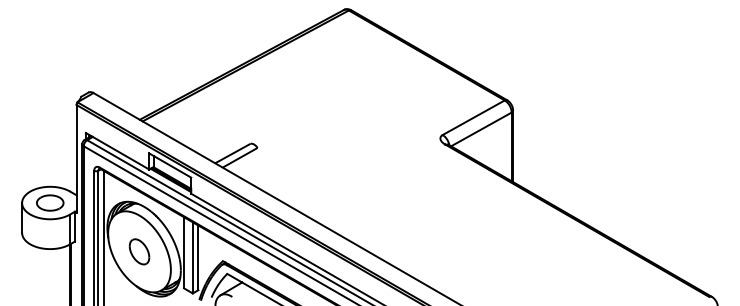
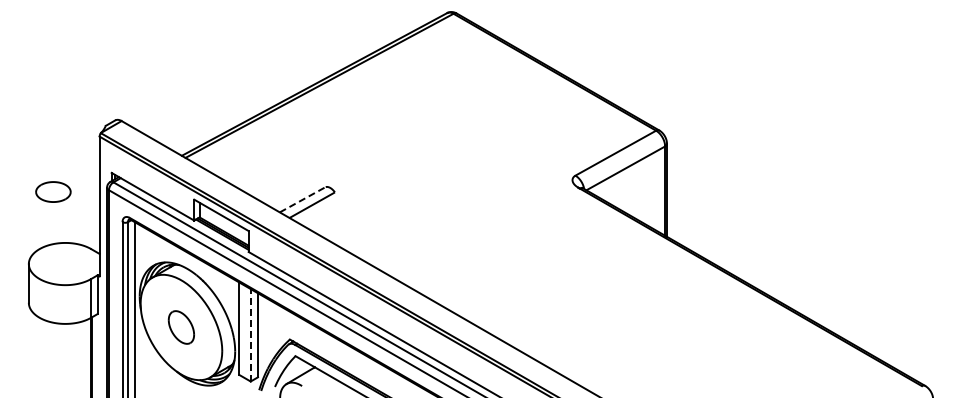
line: (234, 152) -> (304, 198), solid -> dashed
part: (50, 202) -> (53, 191), moved
line: (192, 257) -> (250, 334), solid -> dashed

